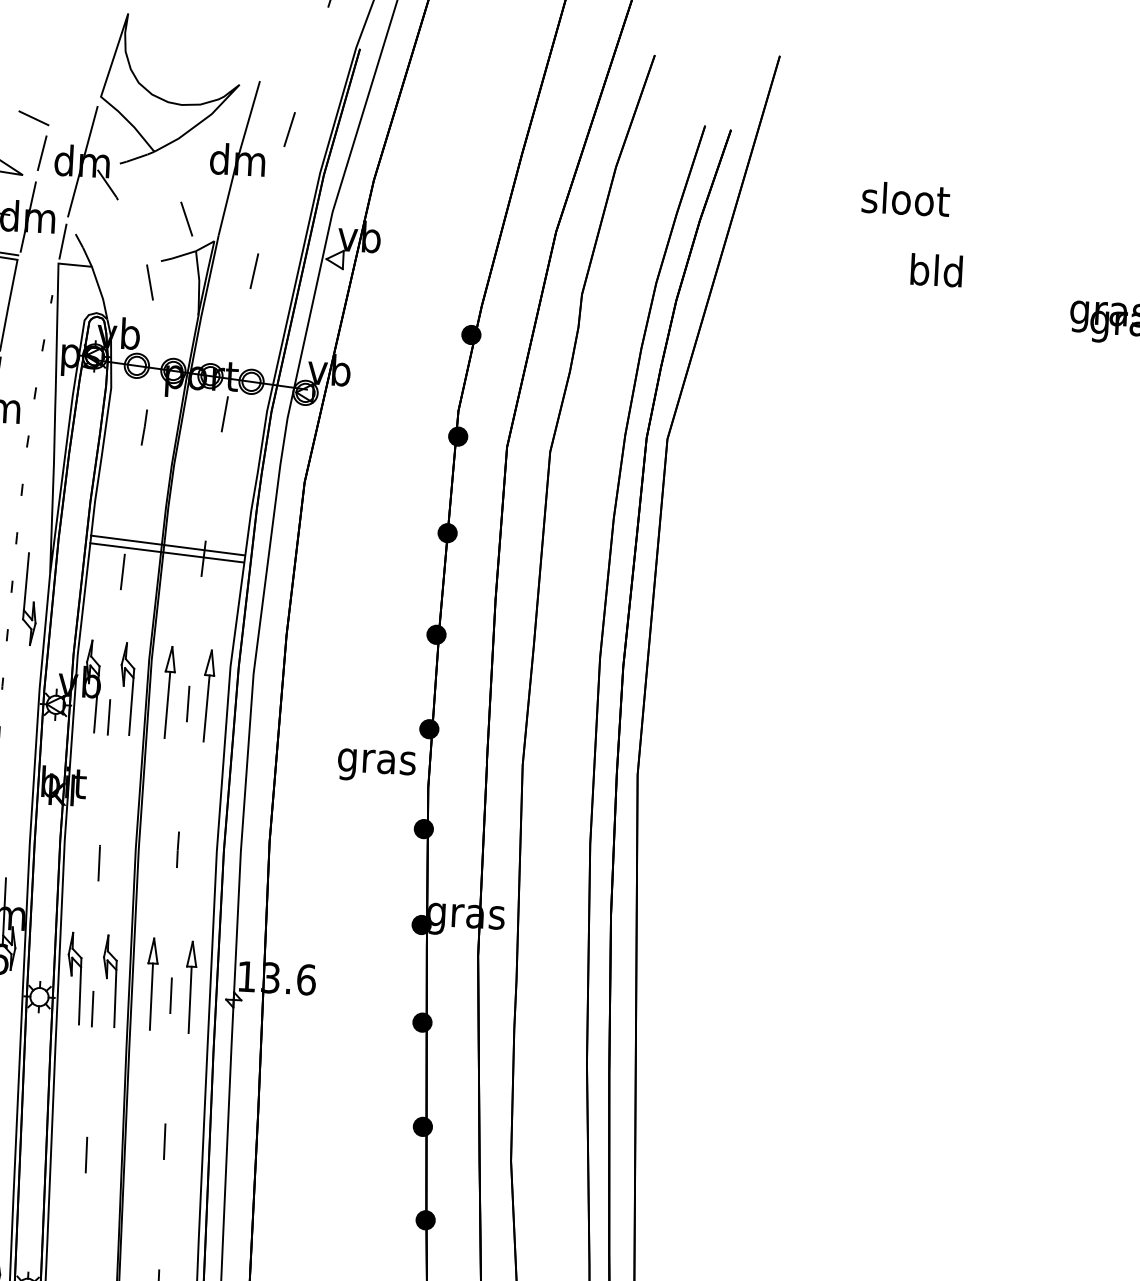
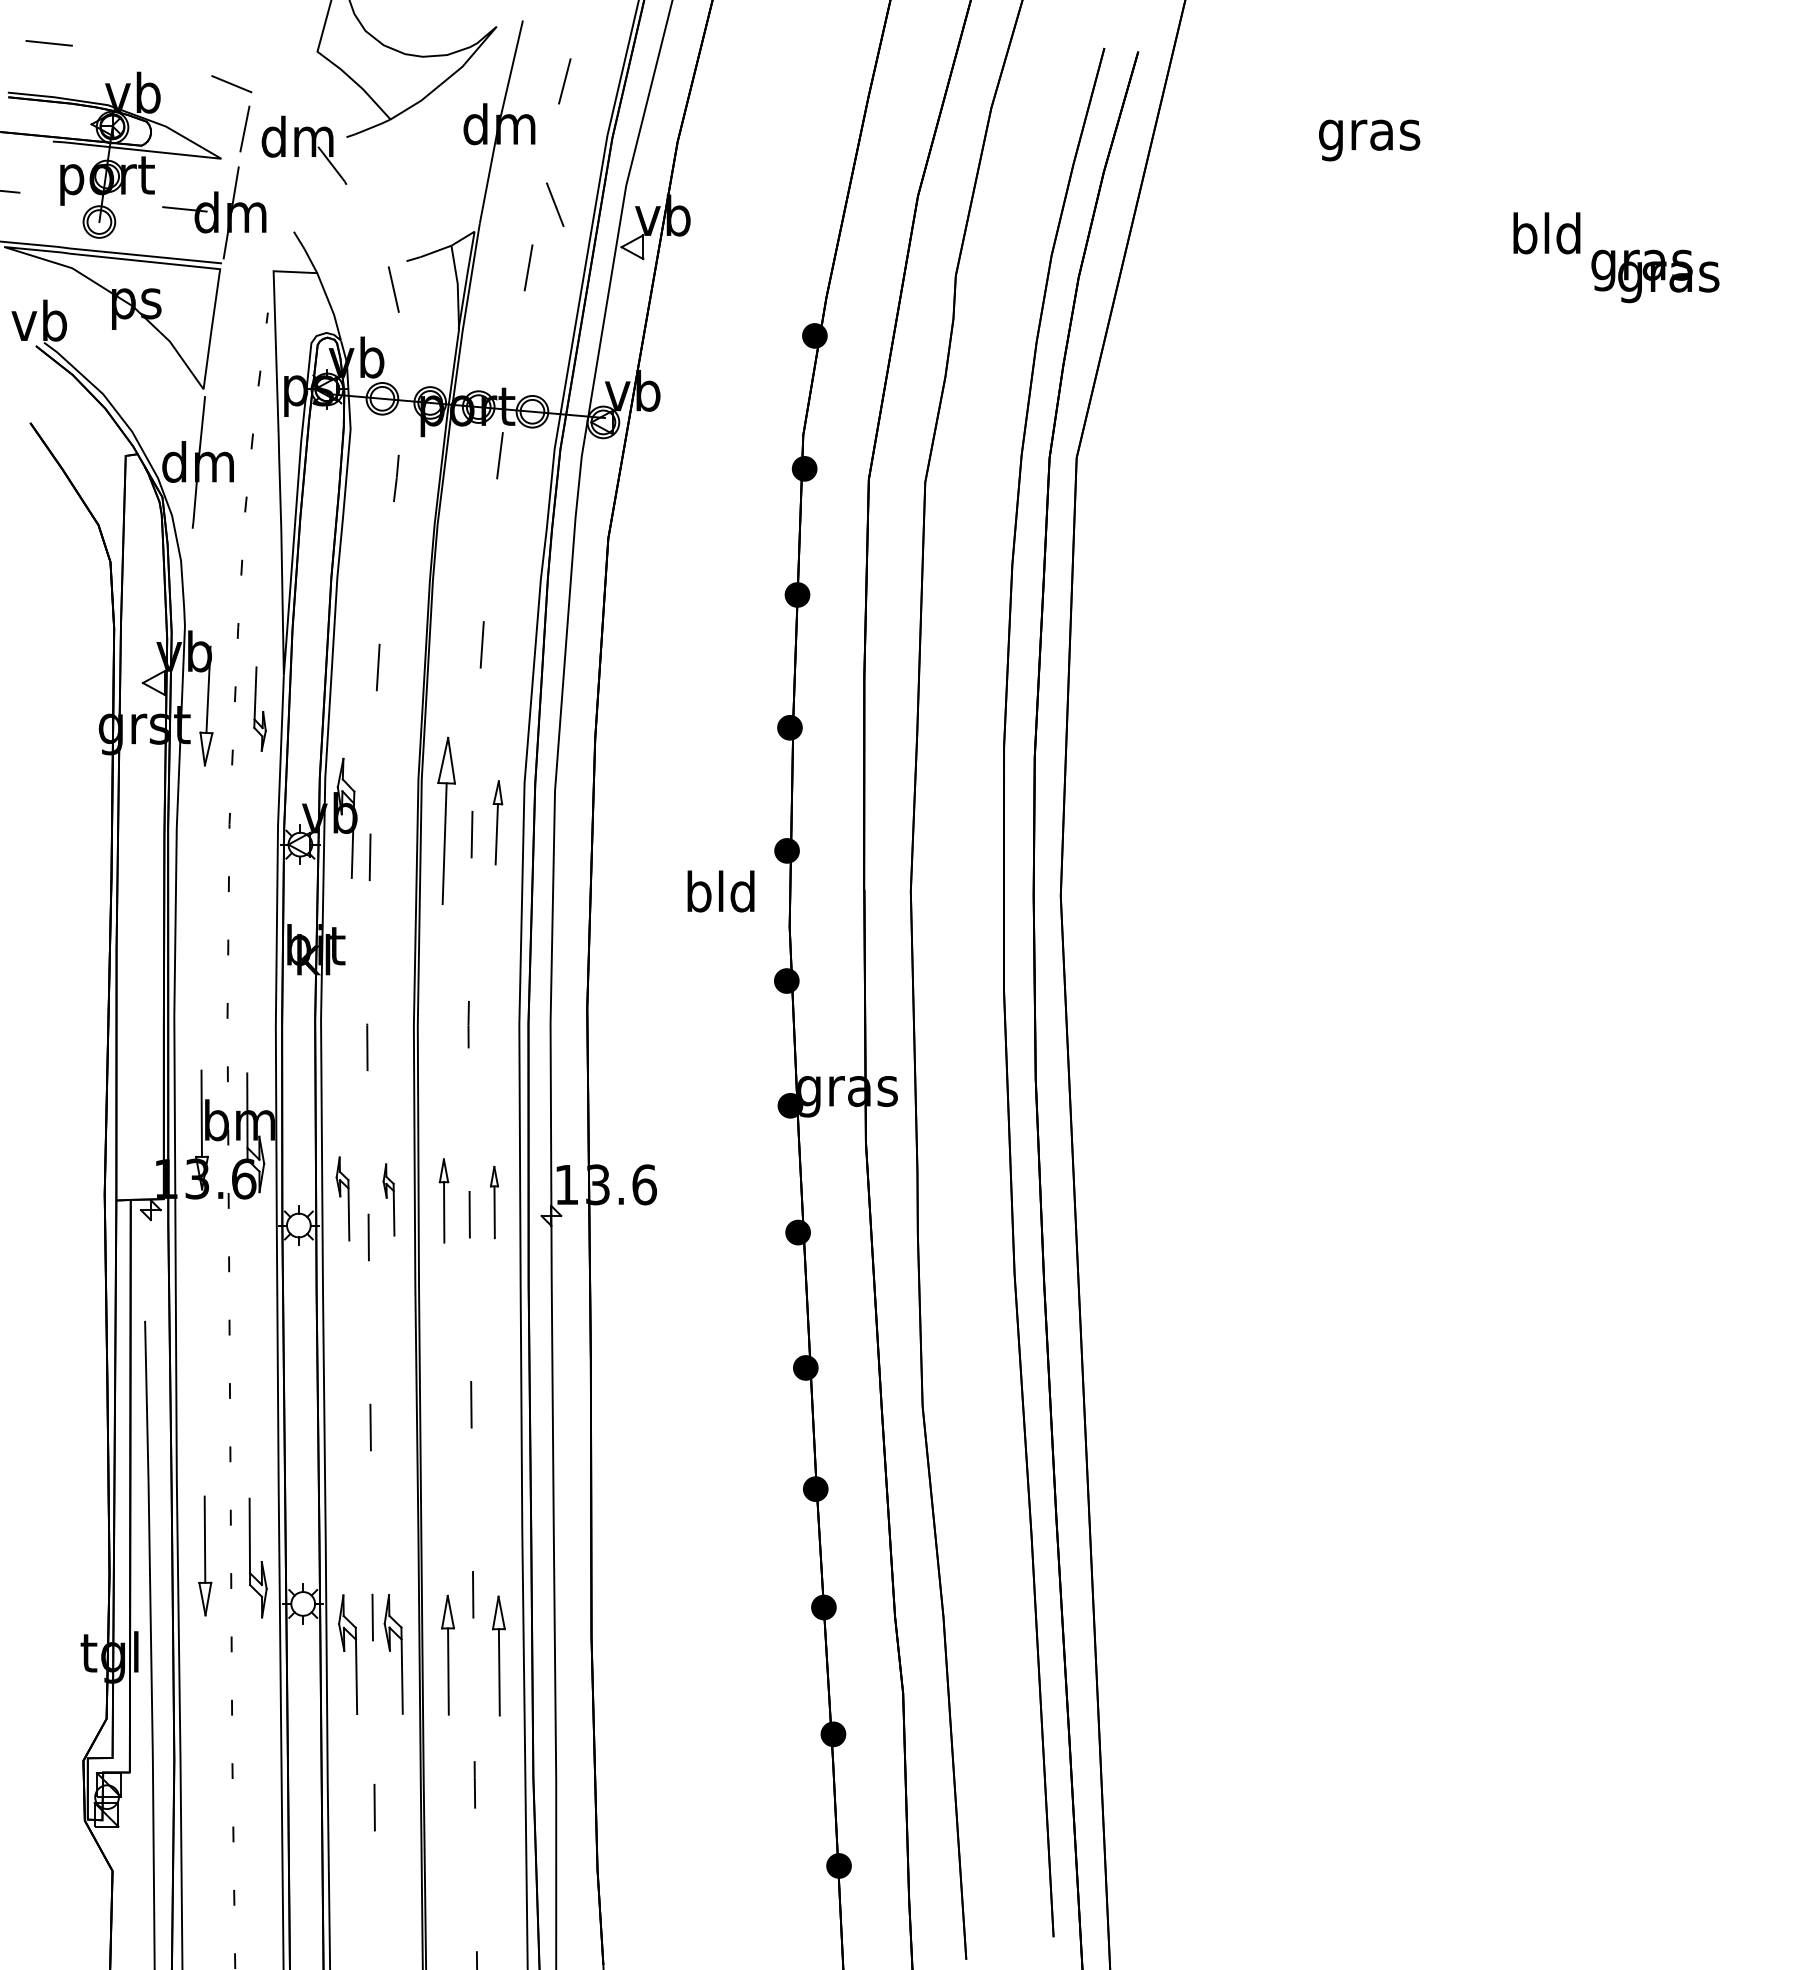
line: (82, 161) -> (297, 137), removed
text: (906, 202) -> (1370, 134), sloot -> gras
line: (186, 218) -> (555, 204), moved
line: (63, 240) -> (278, 240), removed
text: (936, 270) -> (1546, 233), moved
line: (167, 545) -> (434, 629), removed
line: (166, 552) -> (433, 639), removed
part: (30, 598) -> (259, 708), size x0.7
part: (126, 688) -> (391, 818), removed
part: (169, 692) -> (446, 820), size x1.4
part: (208, 695) -> (497, 822), size x0.7
text: (376, 761) -> (720, 896), gras -> bld
part: (74, 978) -> (342, 1198), size x0.7
part: (109, 980) -> (388, 1199), size x0.6
part: (151, 983) -> (443, 1200), size x0.7
part: (190, 987) -> (494, 1202), size x0.6

